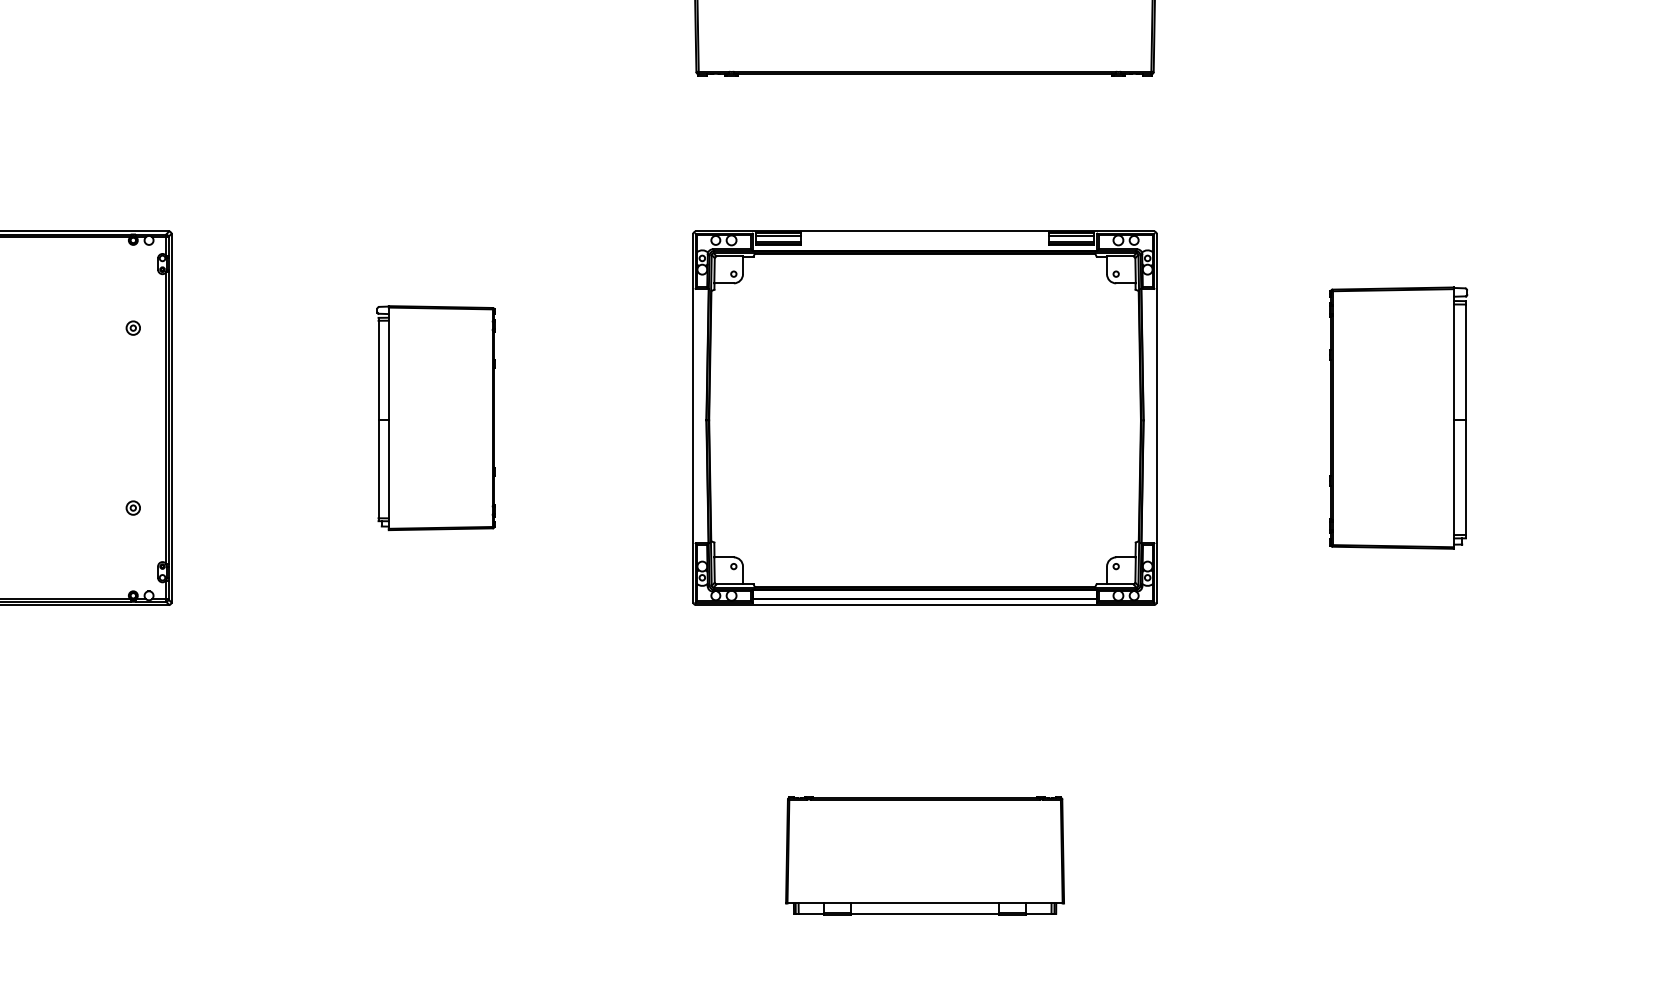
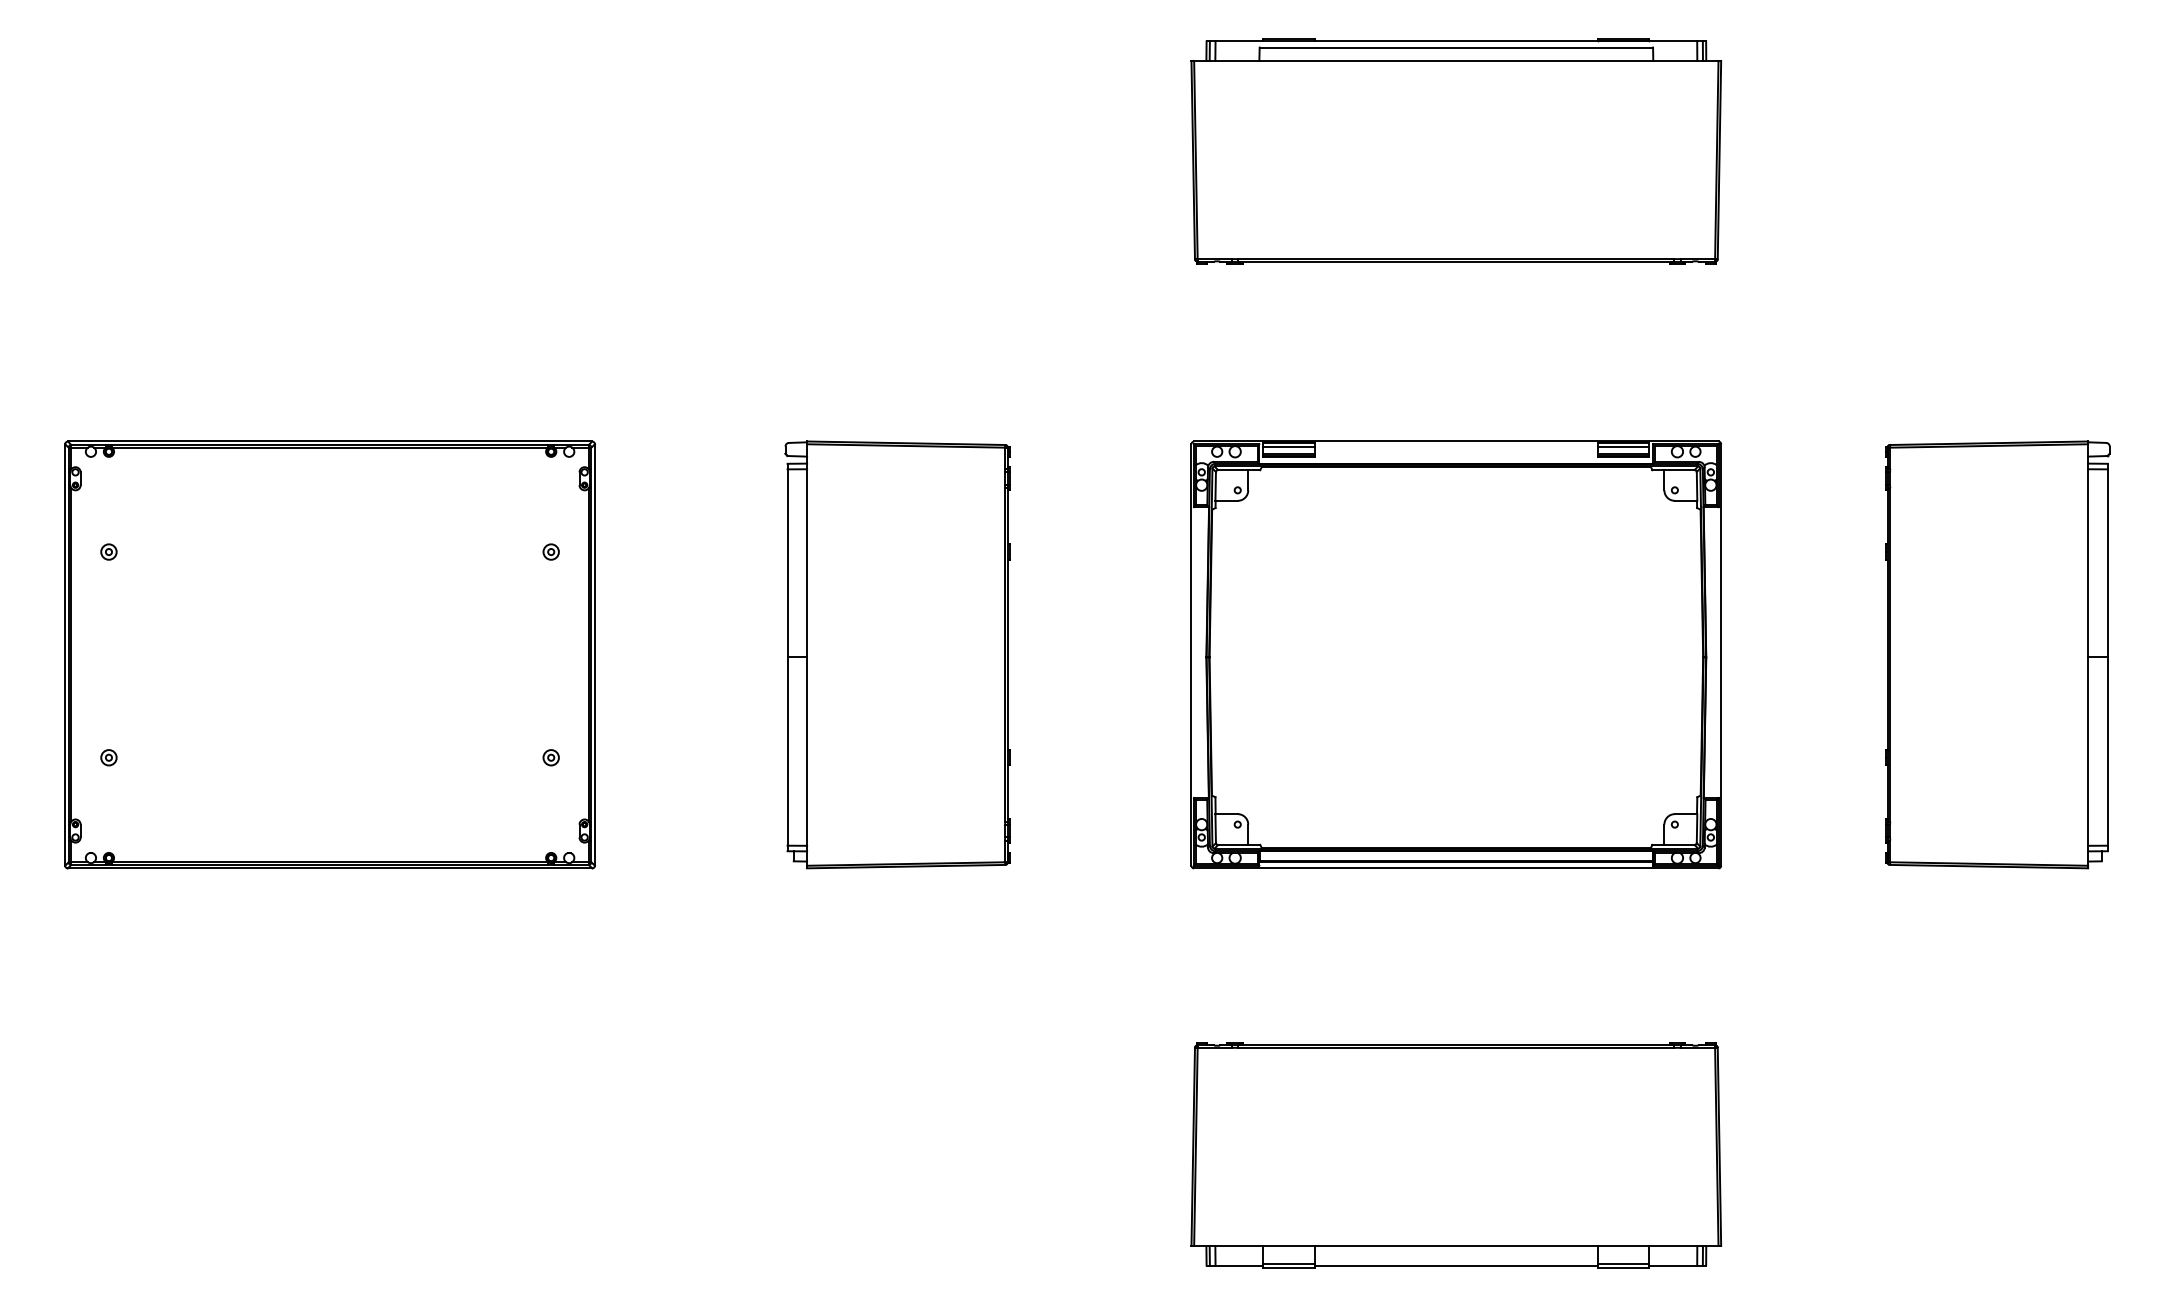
part: (436, 417) -> (897, 654), size x1.67
part: (1398, 417) -> (1997, 654), size x1.43
part: (925, 855) -> (1456, 1155), size x1.67

